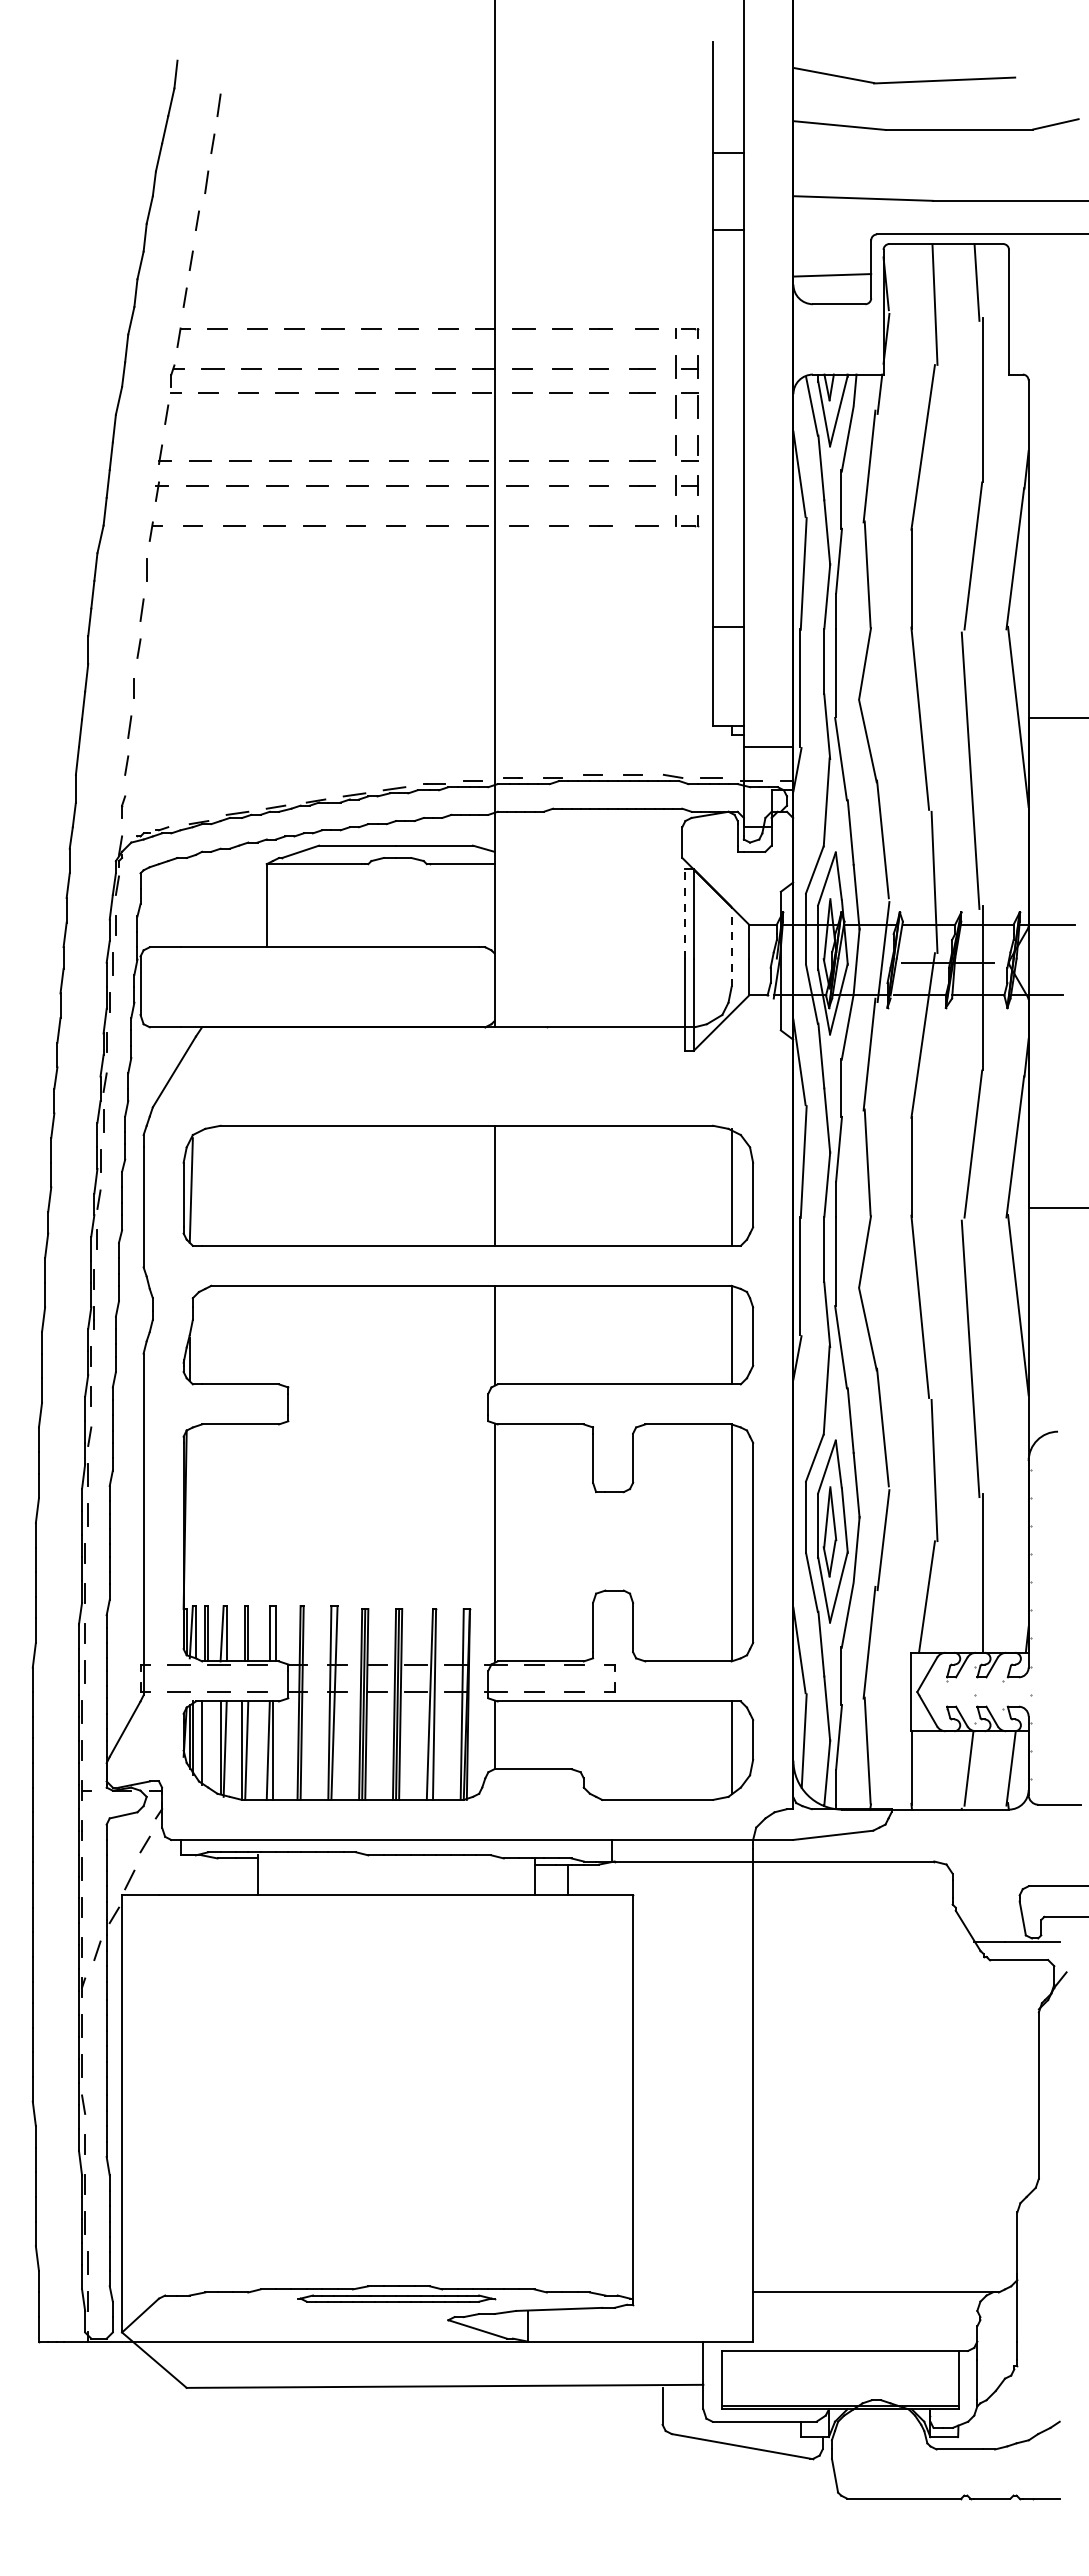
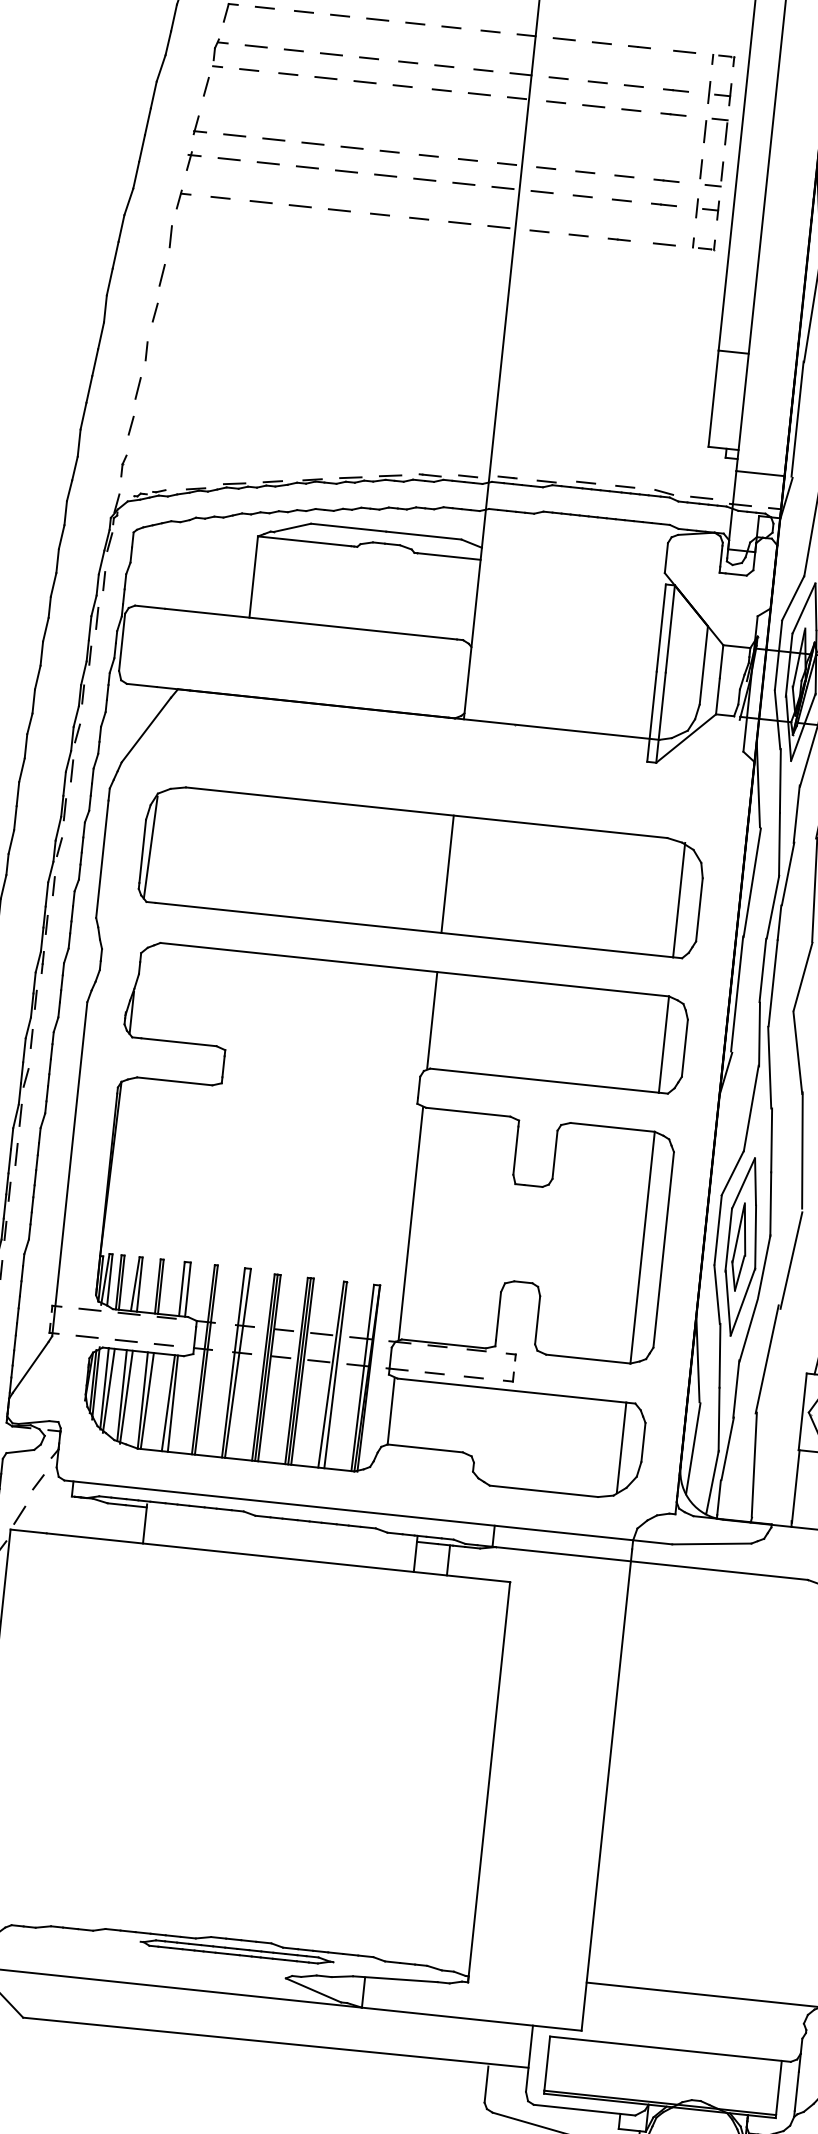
line: (684, 913) -> (661, 627), dashed -> solid
line: (731, 946) -> (703, 664), dashed -> solid
line: (206, 1744) -> (108, 1390), added

